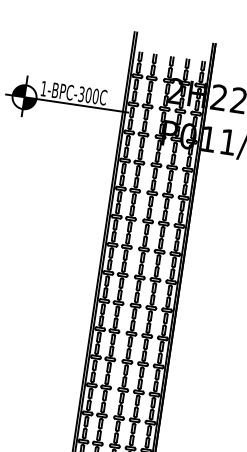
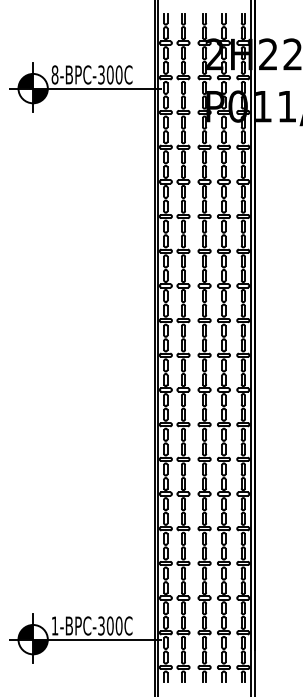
text: (43, 88) -> (54, 74), 1-BPC-300C -> 8-BPC-300C

